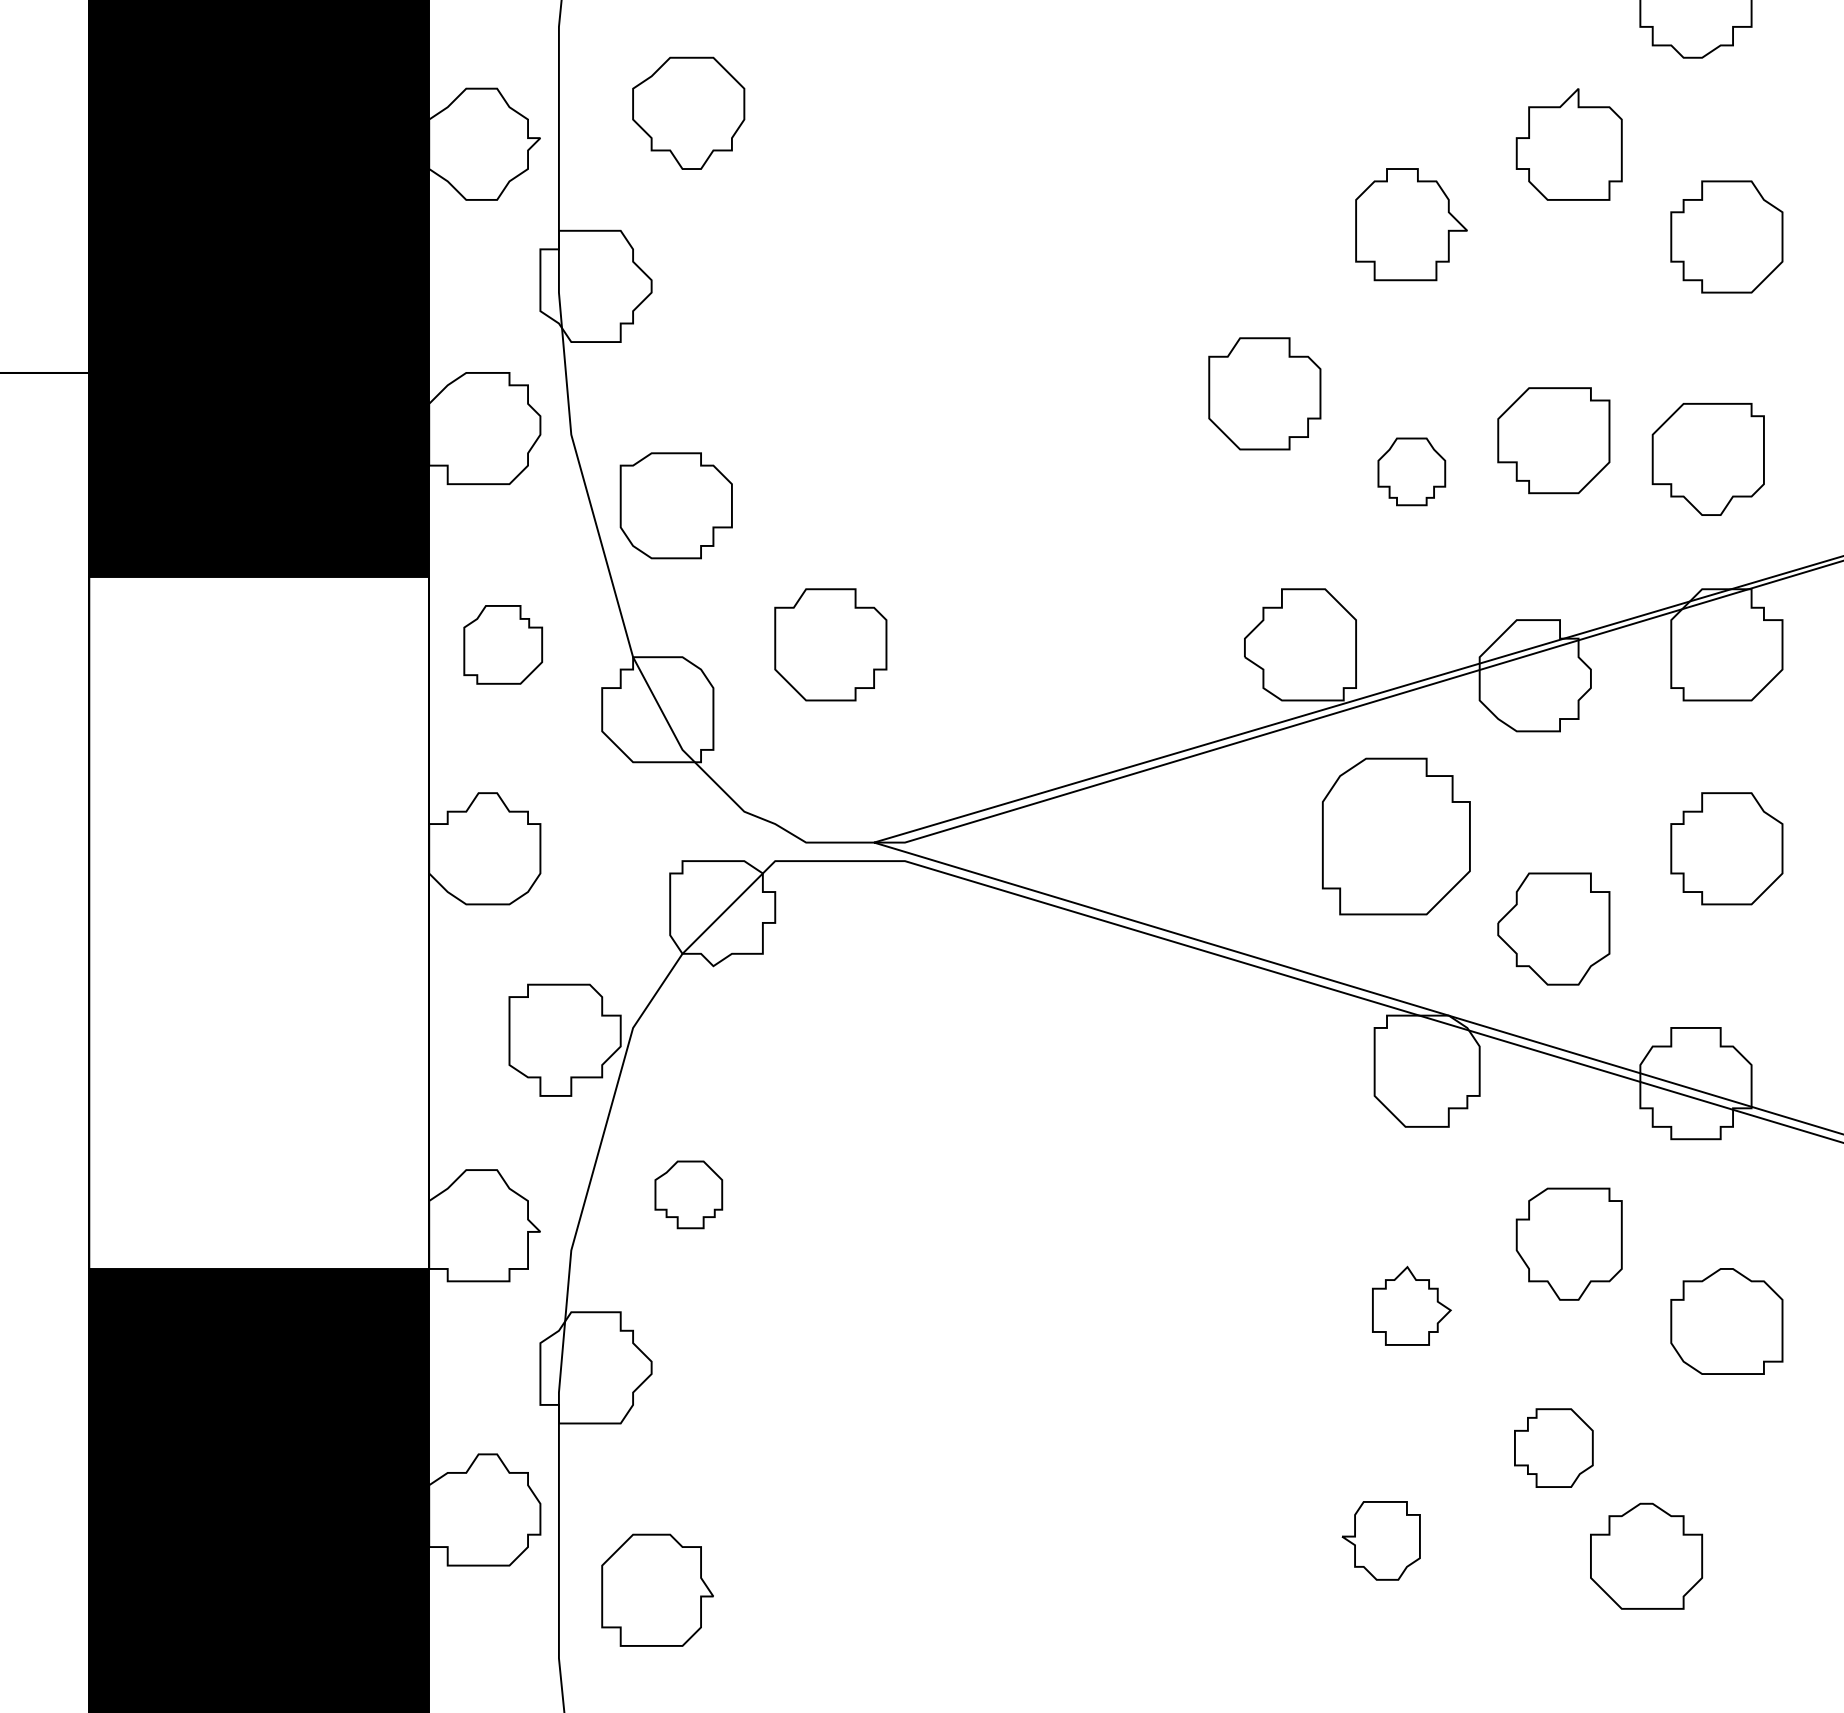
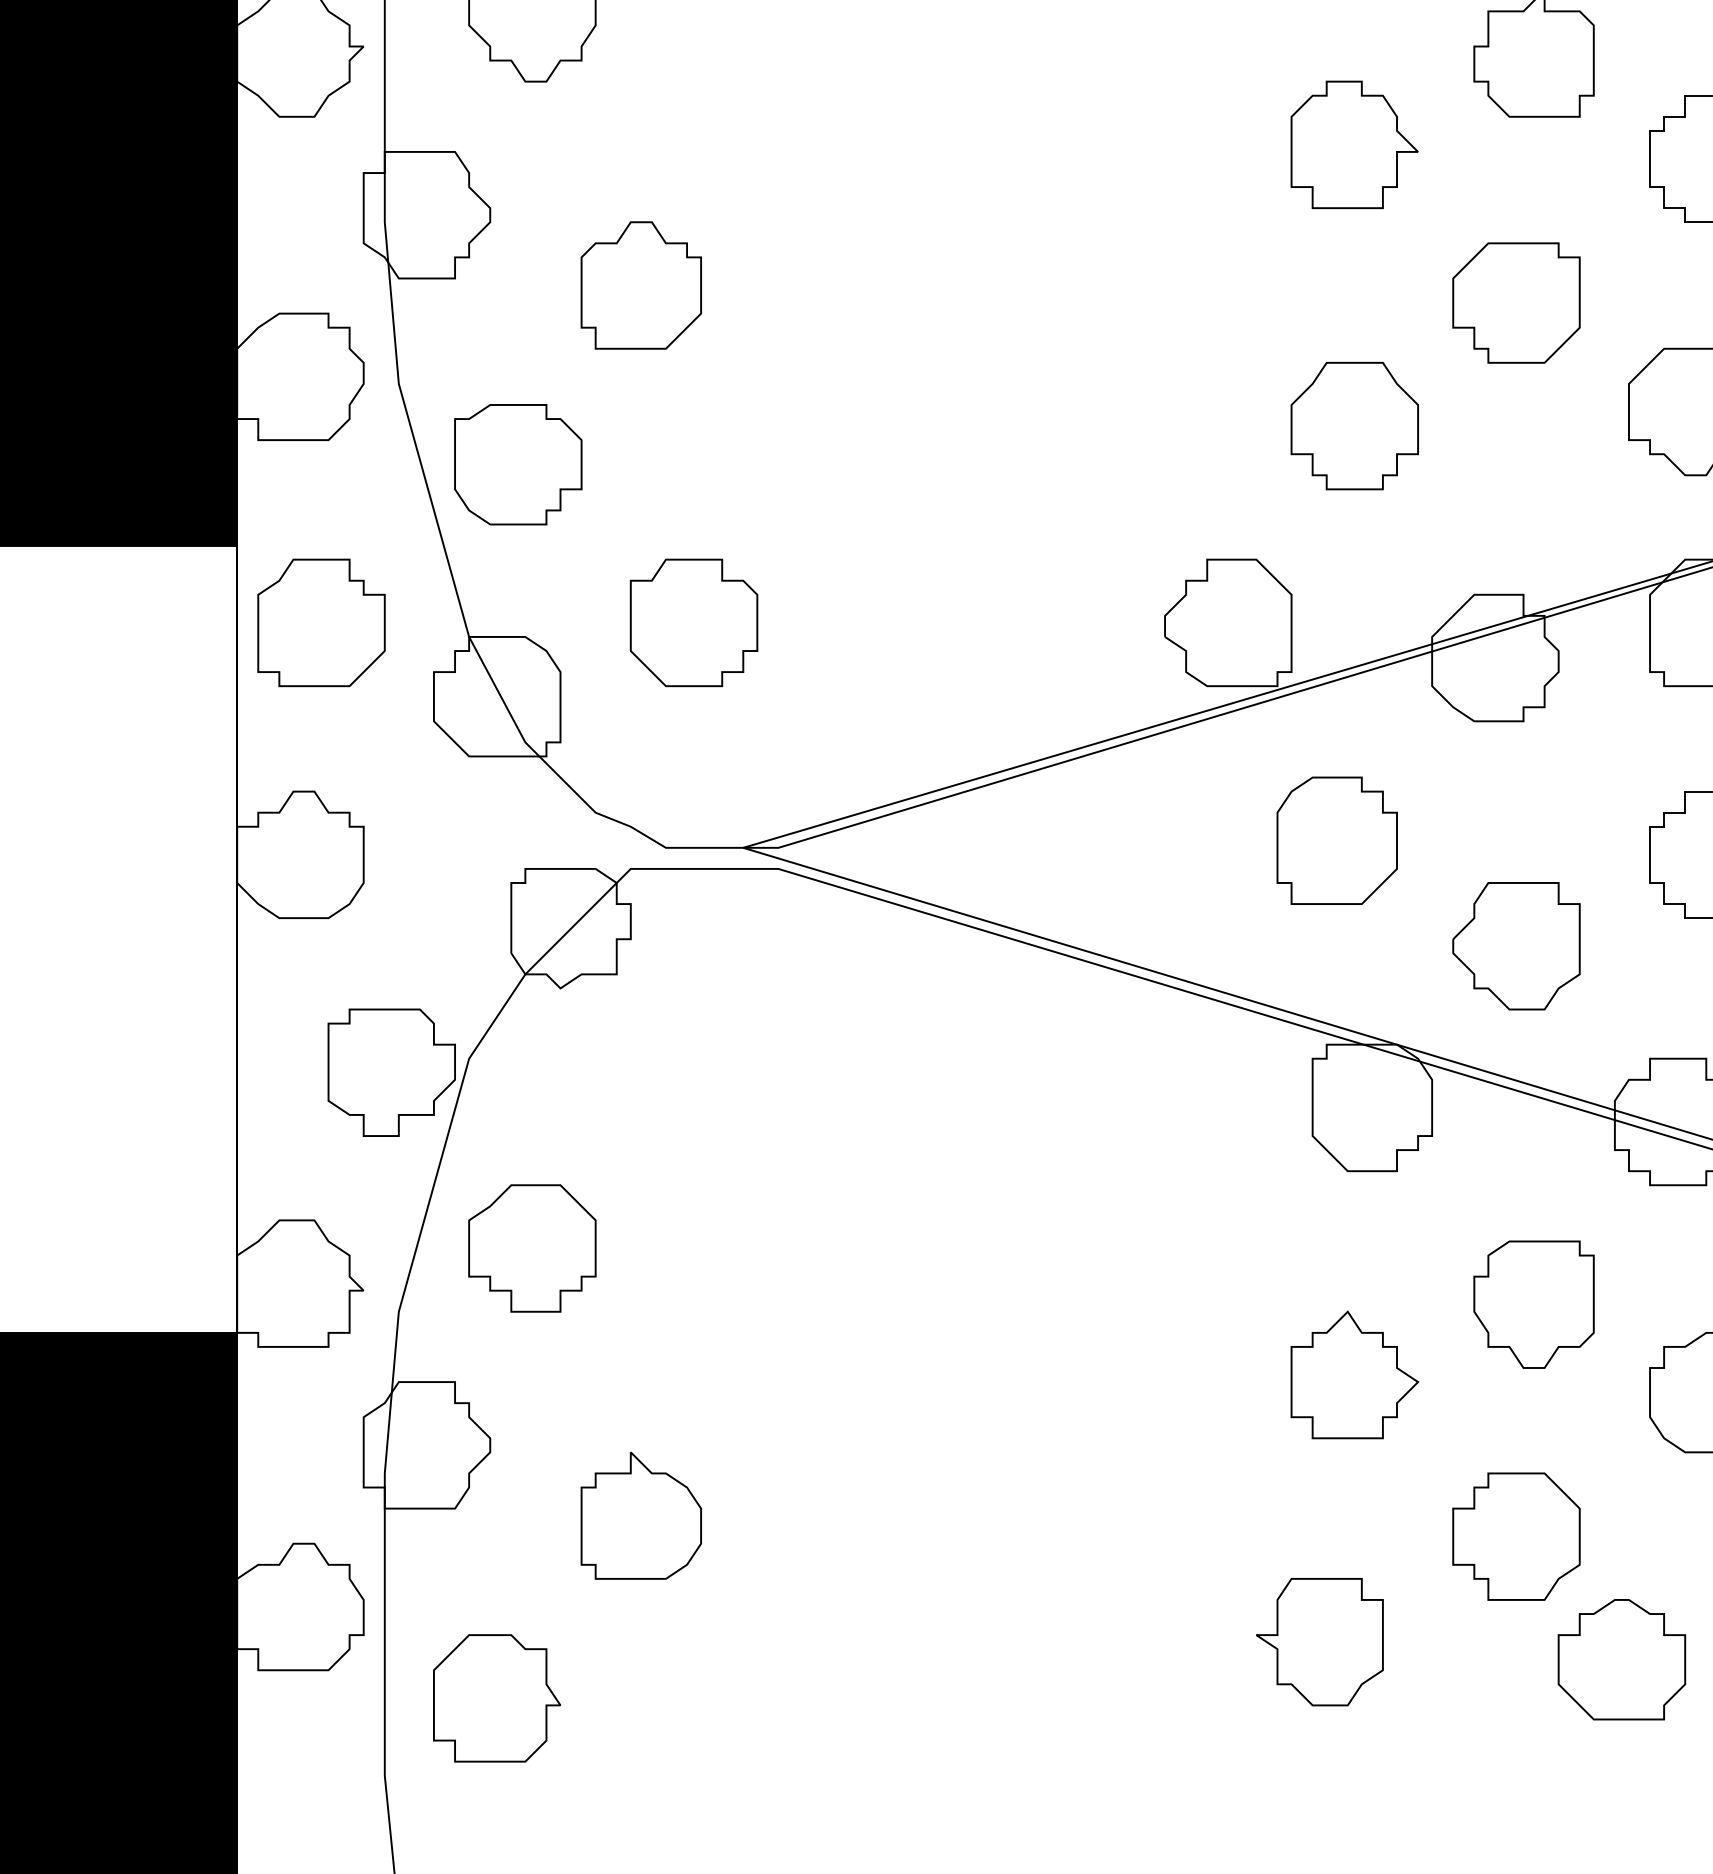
part: (784, 347) -> (641, 284), added
part: (1264, 393) -> (1187, 337), removed
part: (1553, 440) -> (1516, 302), moved
part: (1411, 471) -> (1354, 425), size x1.67
part: (502, 644) -> (320, 622), size x1.43
part: (1395, 835) -> (1336, 839), size x0.71
part: (688, 1194) -> (532, 1248), size x1.67
part: (1411, 1305) -> (1354, 1374), size x1.43
part: (784, 1429) -> (641, 1515), added
part: (1553, 1447) -> (1516, 1535), size x1.43
part: (1381, 1540) -> (1320, 1641), size x1.43

